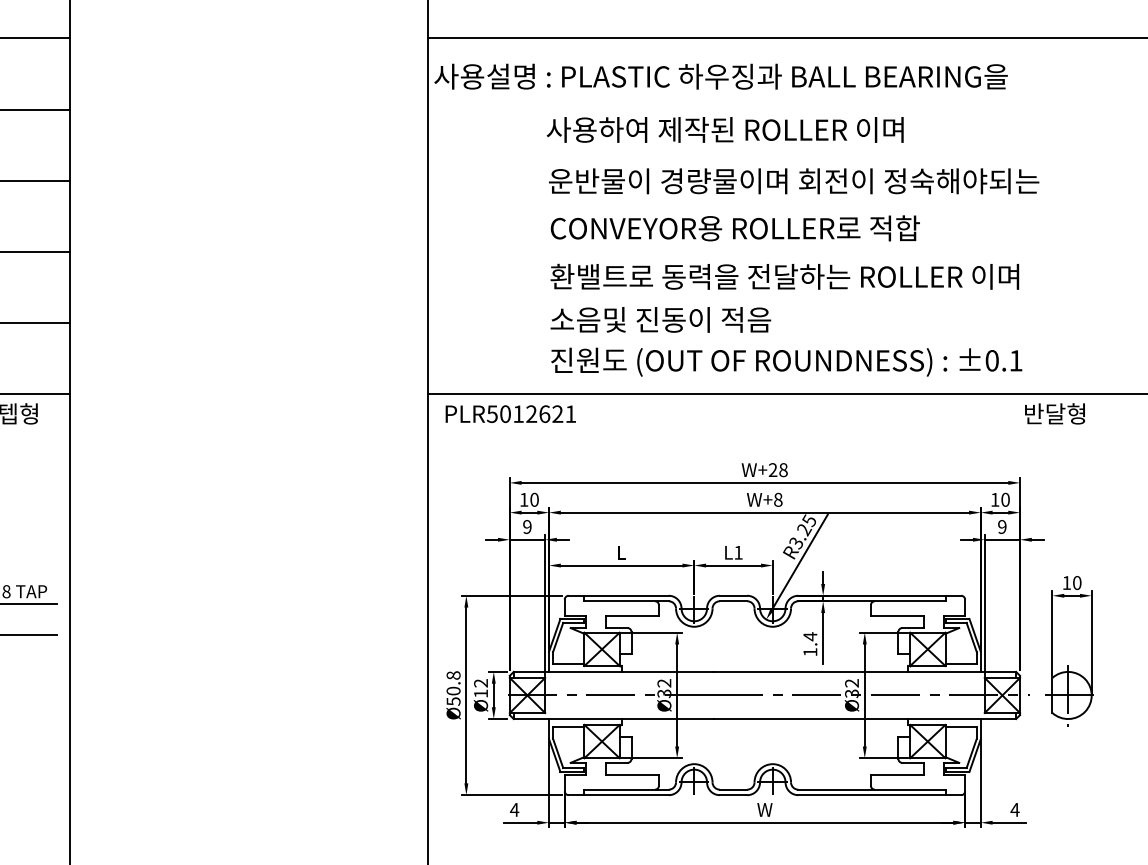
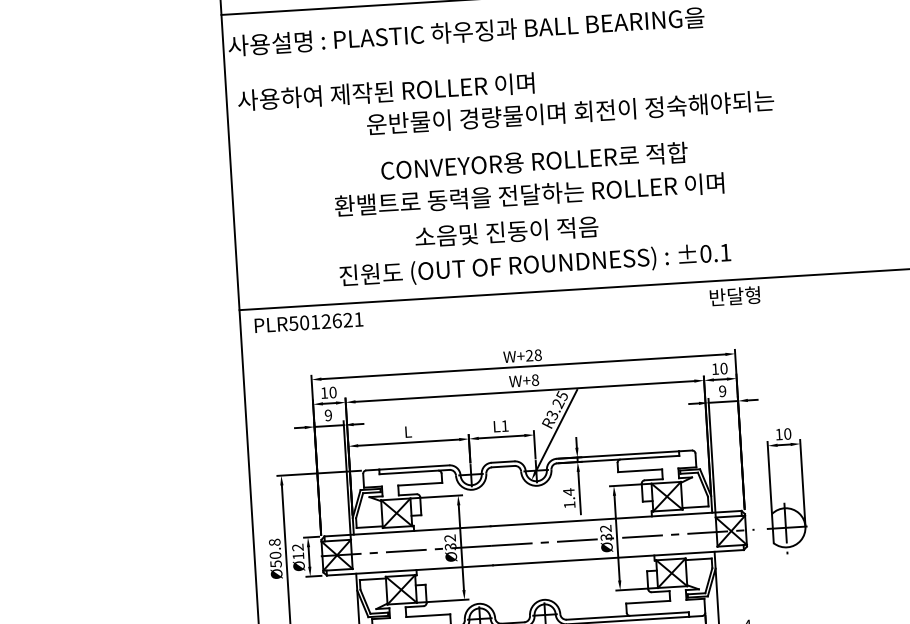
text: (724, 129) -> (385, 91), moved
text: (794, 181) -> (570, 112), moved
text: (734, 228) -> (533, 161), moved
text: (660, 319) -> (506, 231), moved
text: (1054, 413) -> (734, 296), moved

